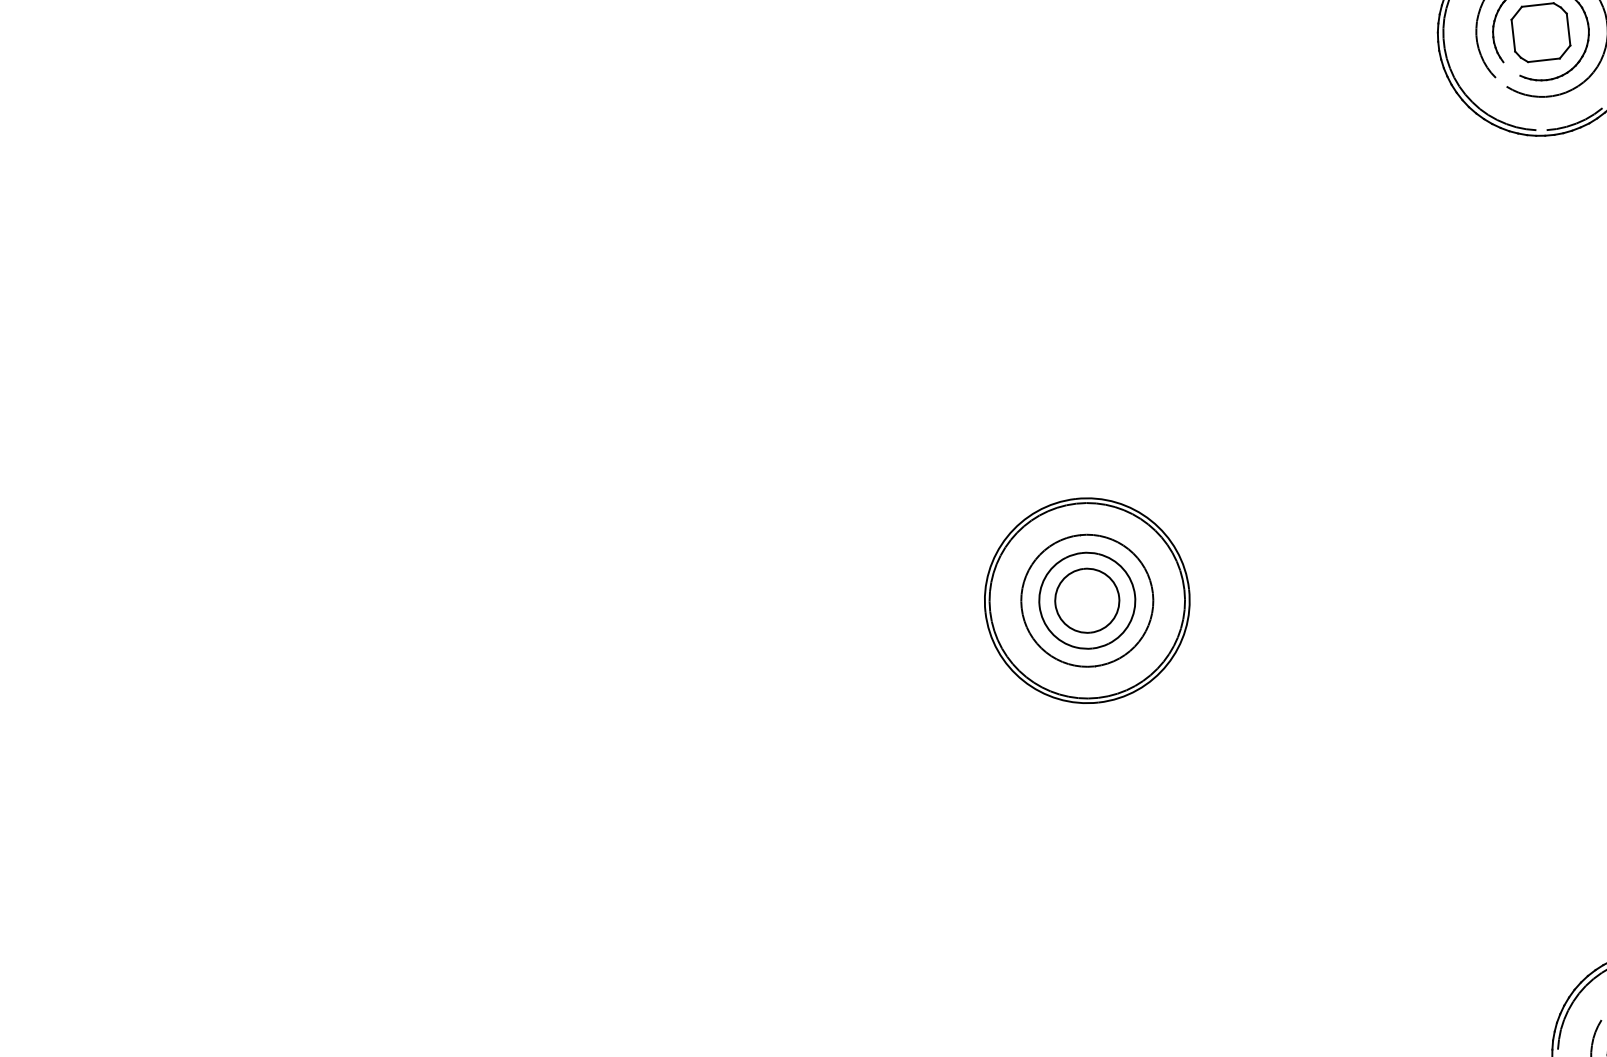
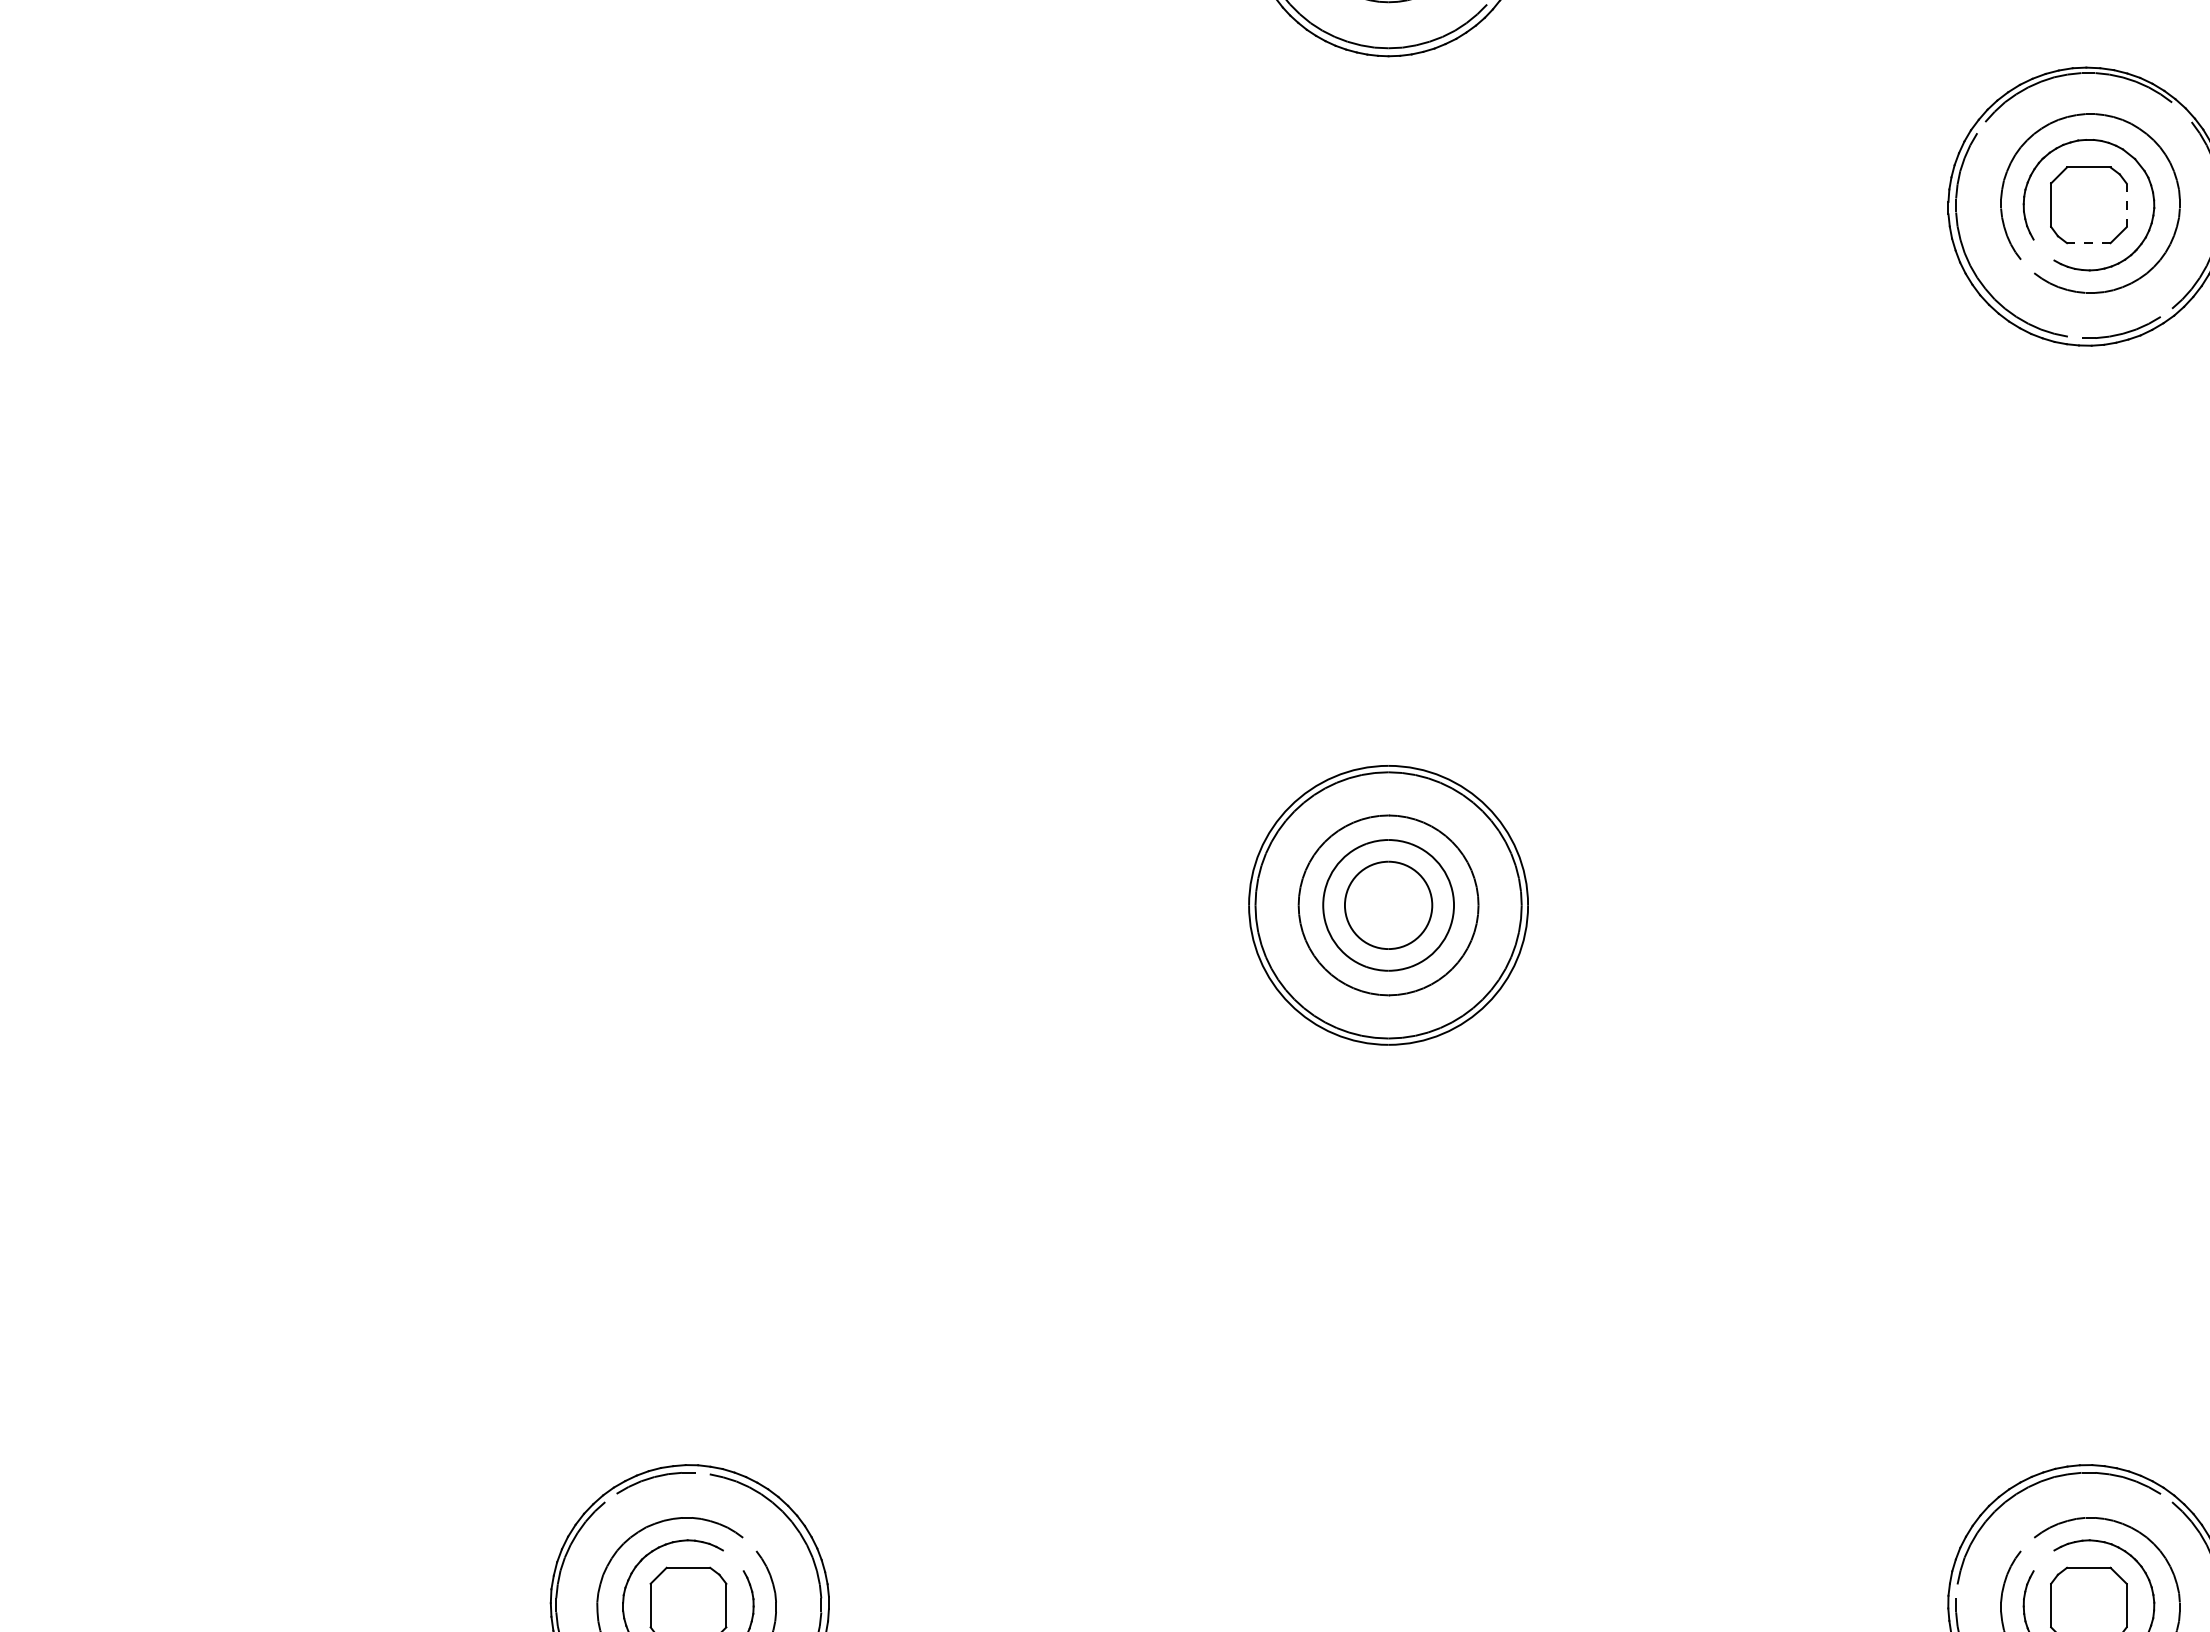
line: (1568, 29) -> (2126, 205), solid -> dashed
line: (1543, 60) -> (2088, 243), solid -> dashed

